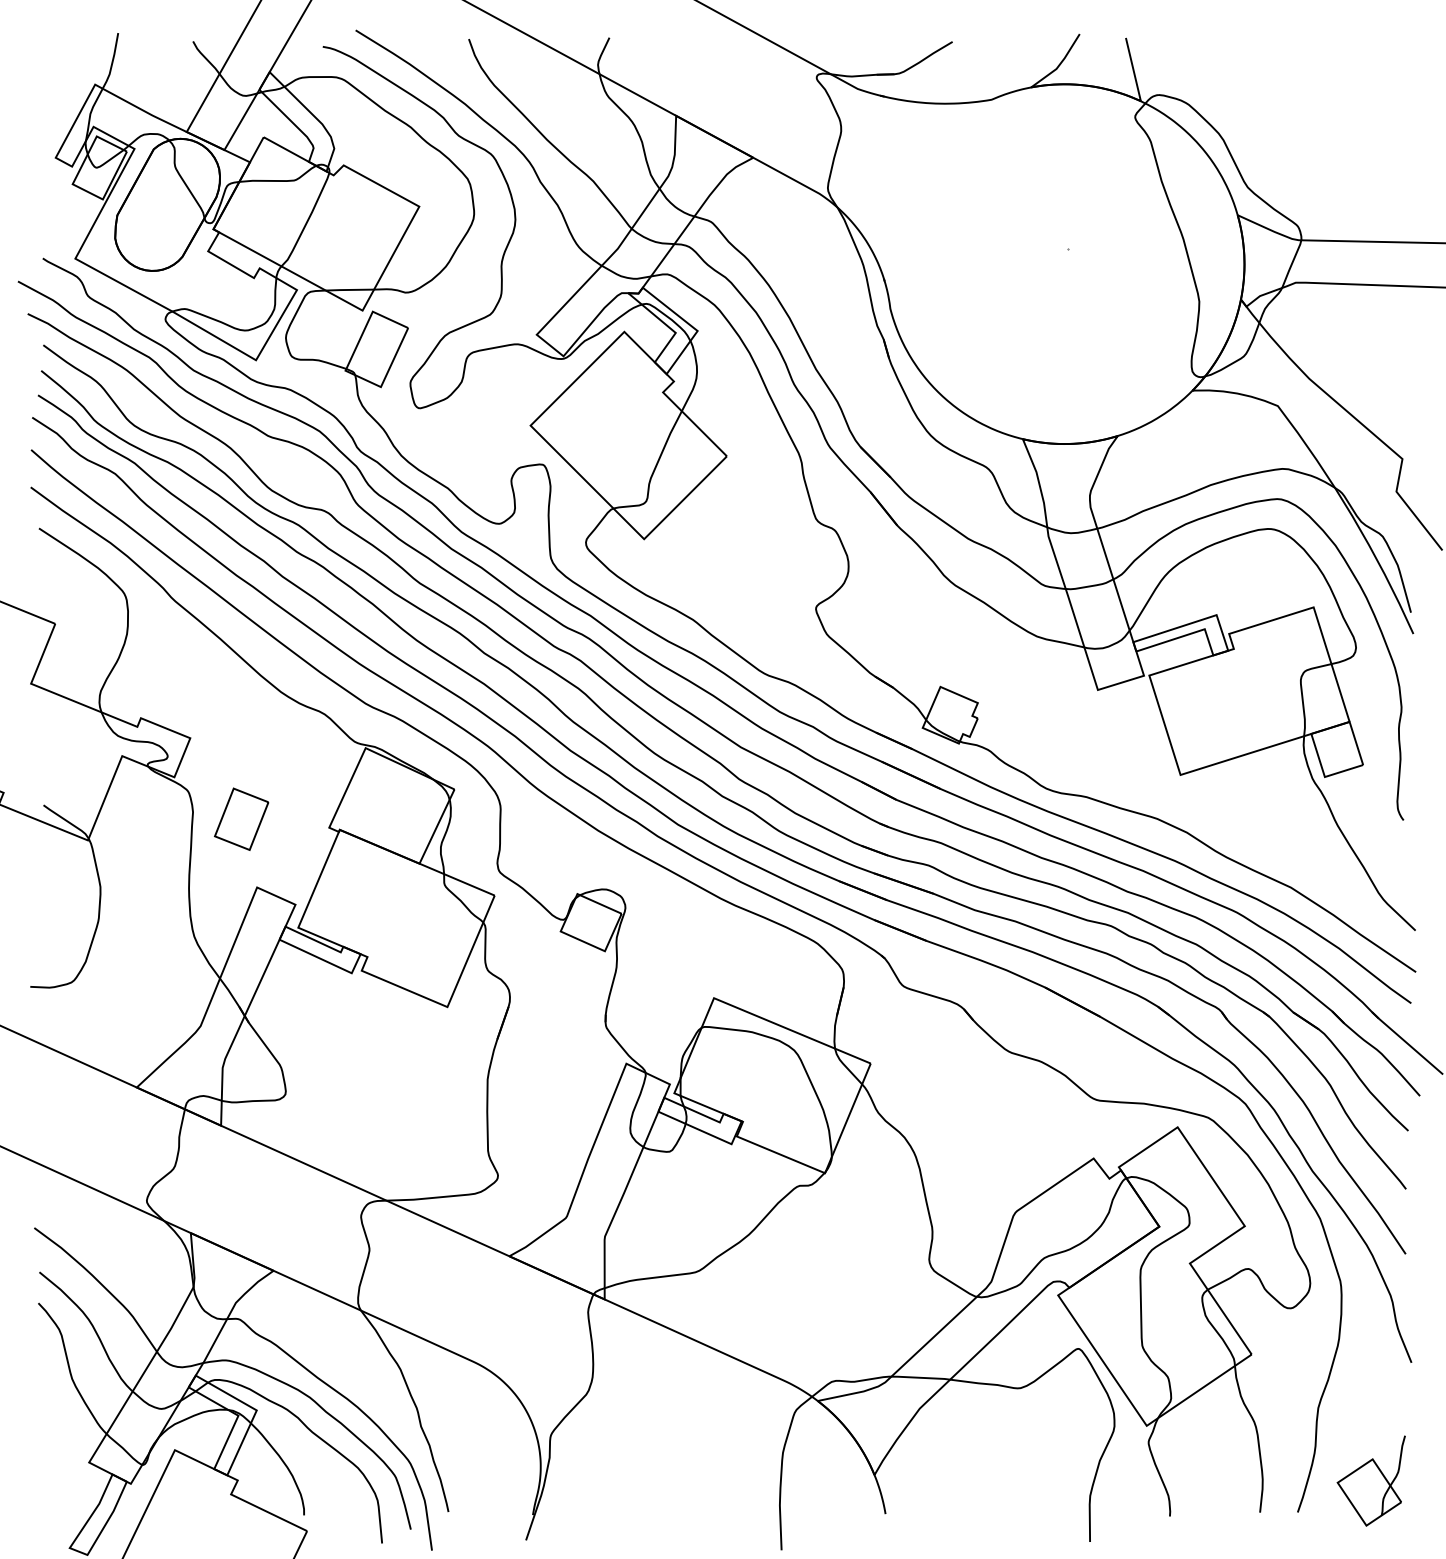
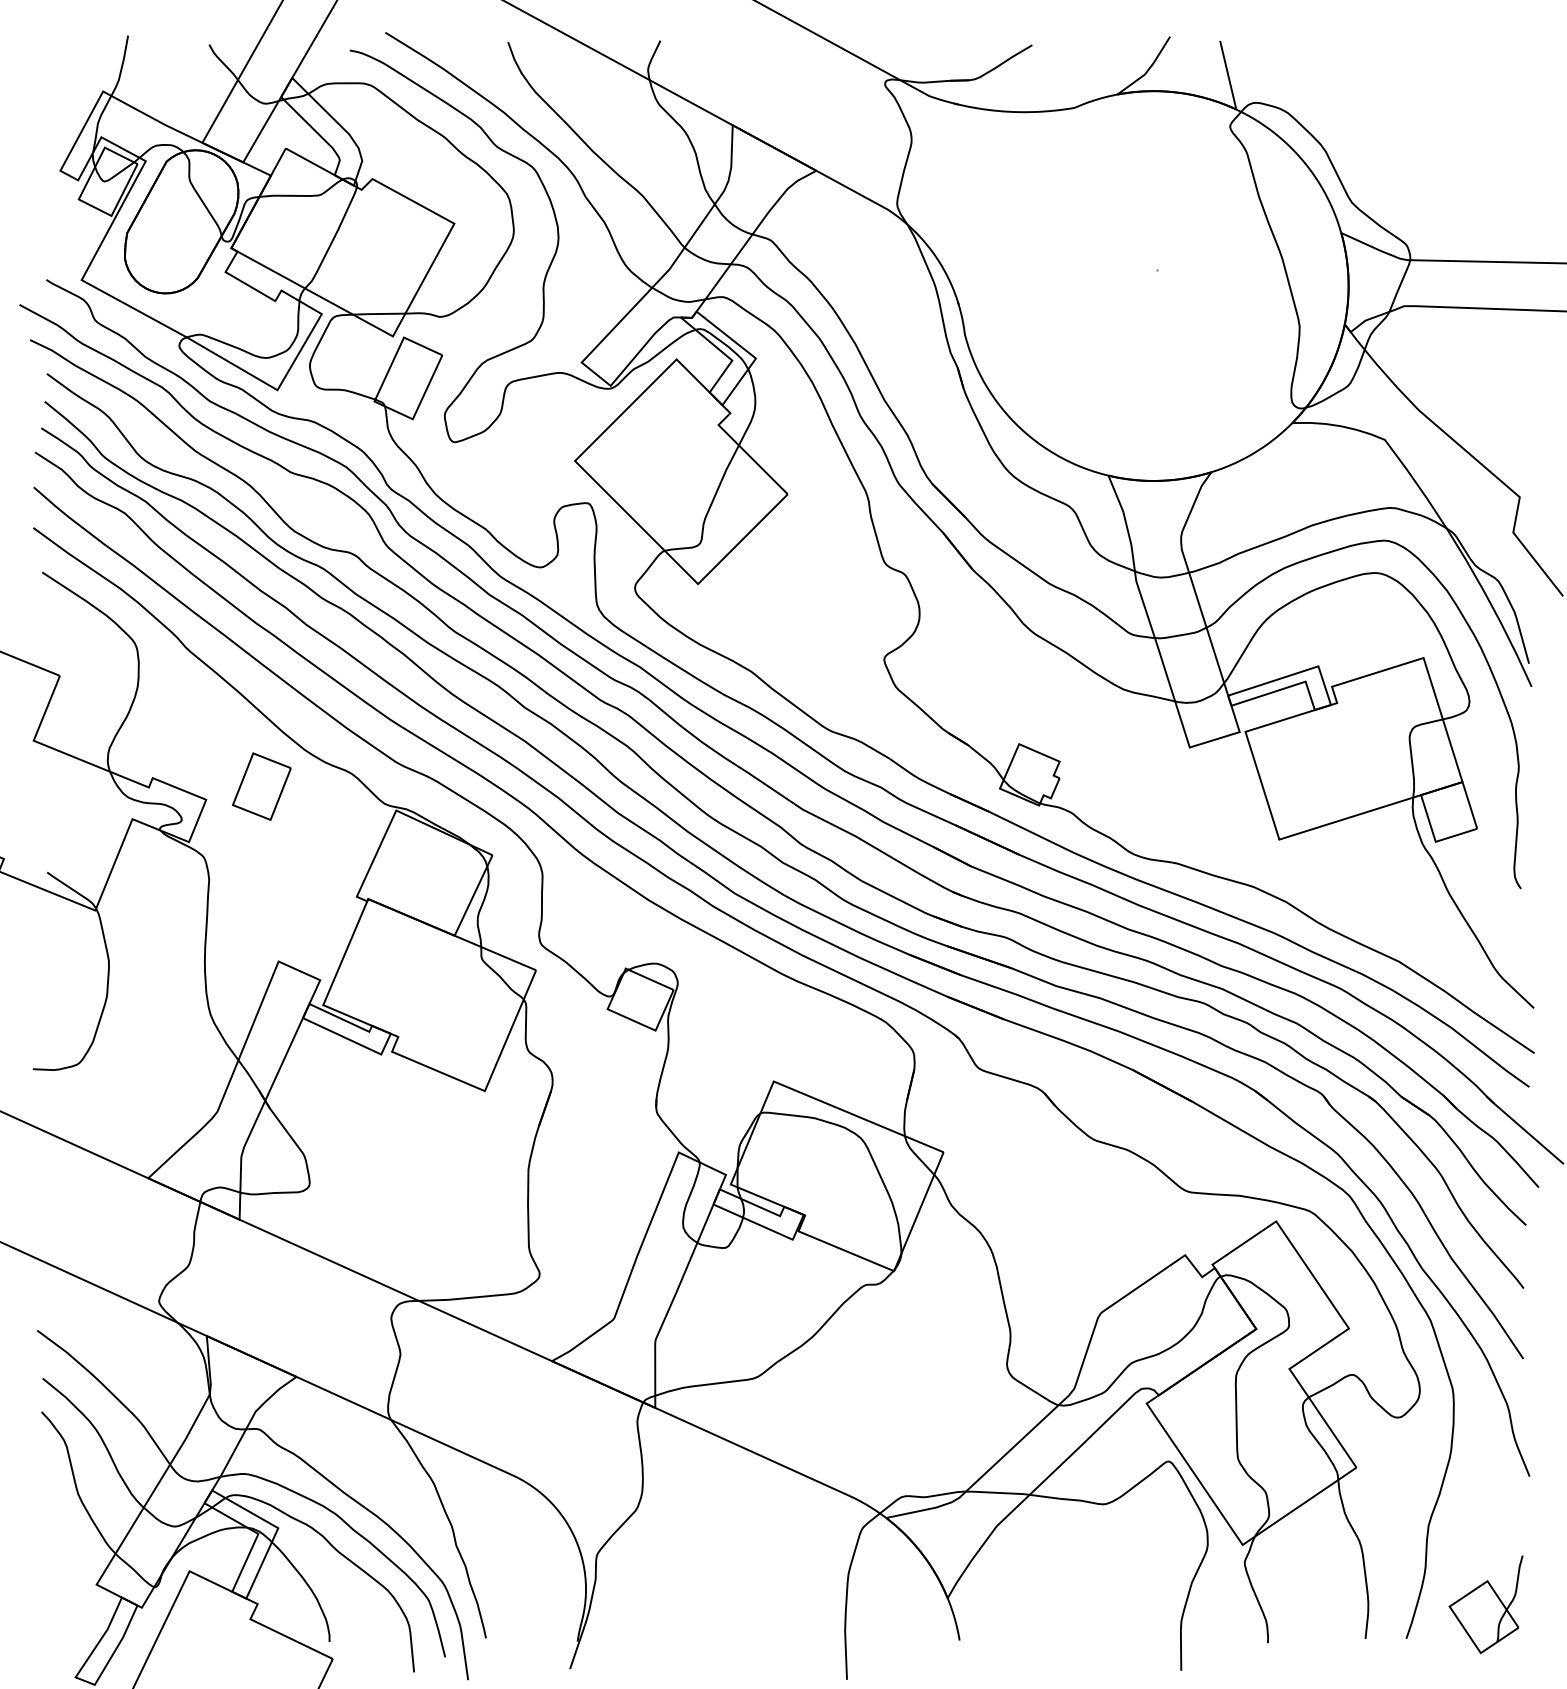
part: (241, 819) -> (261, 786), moved

